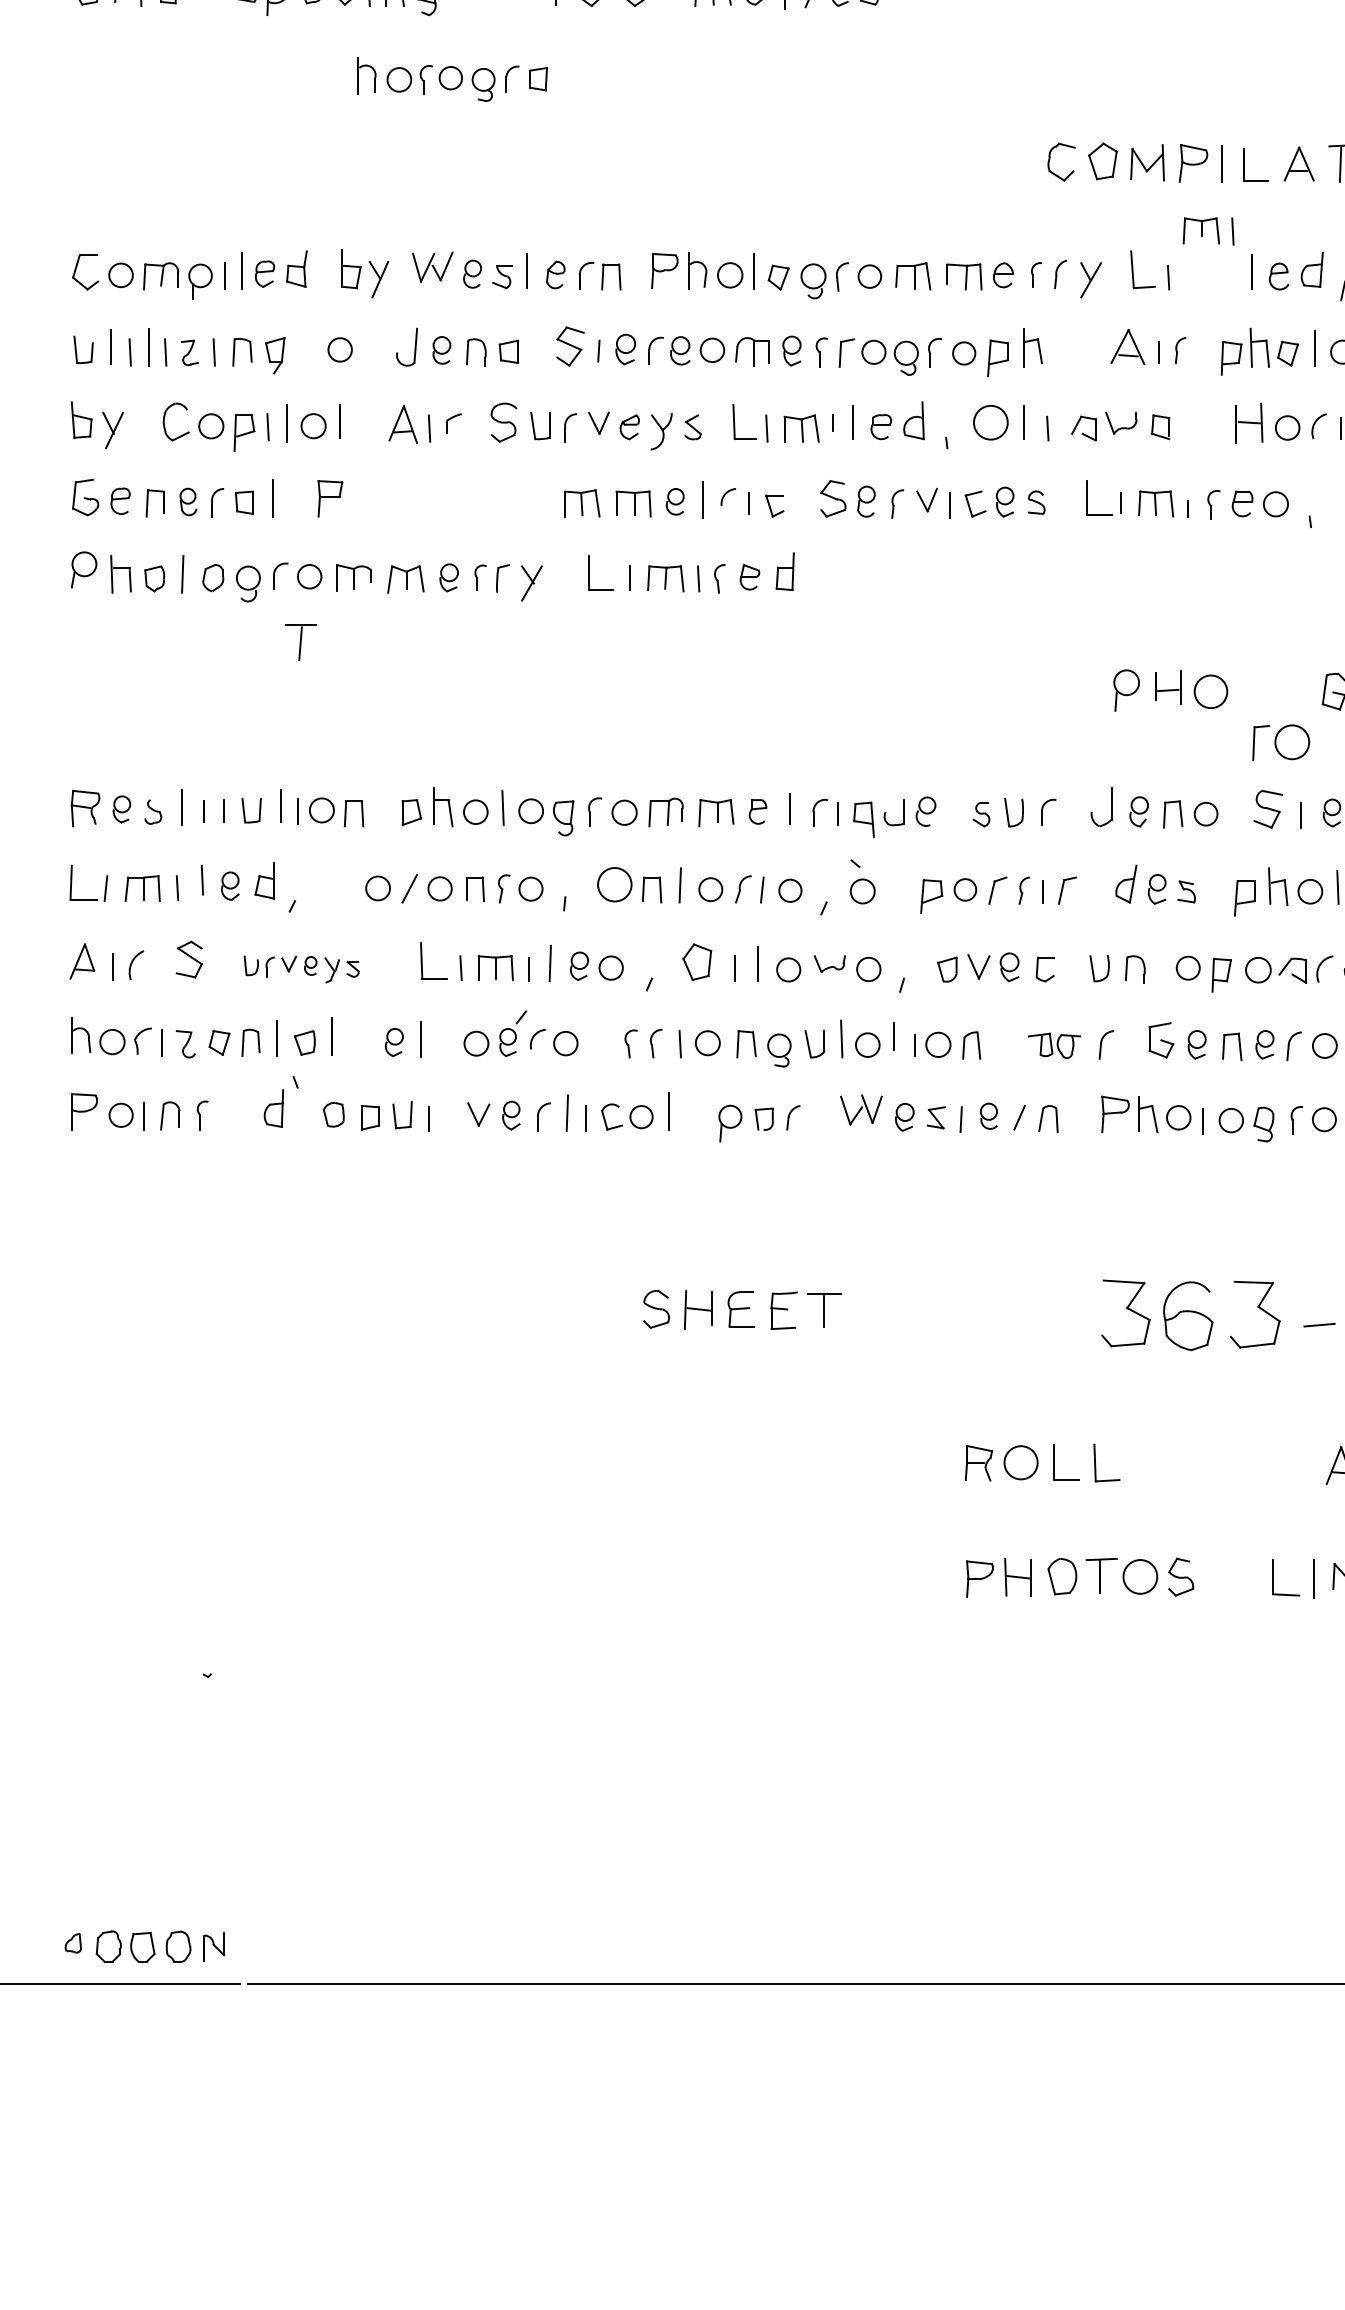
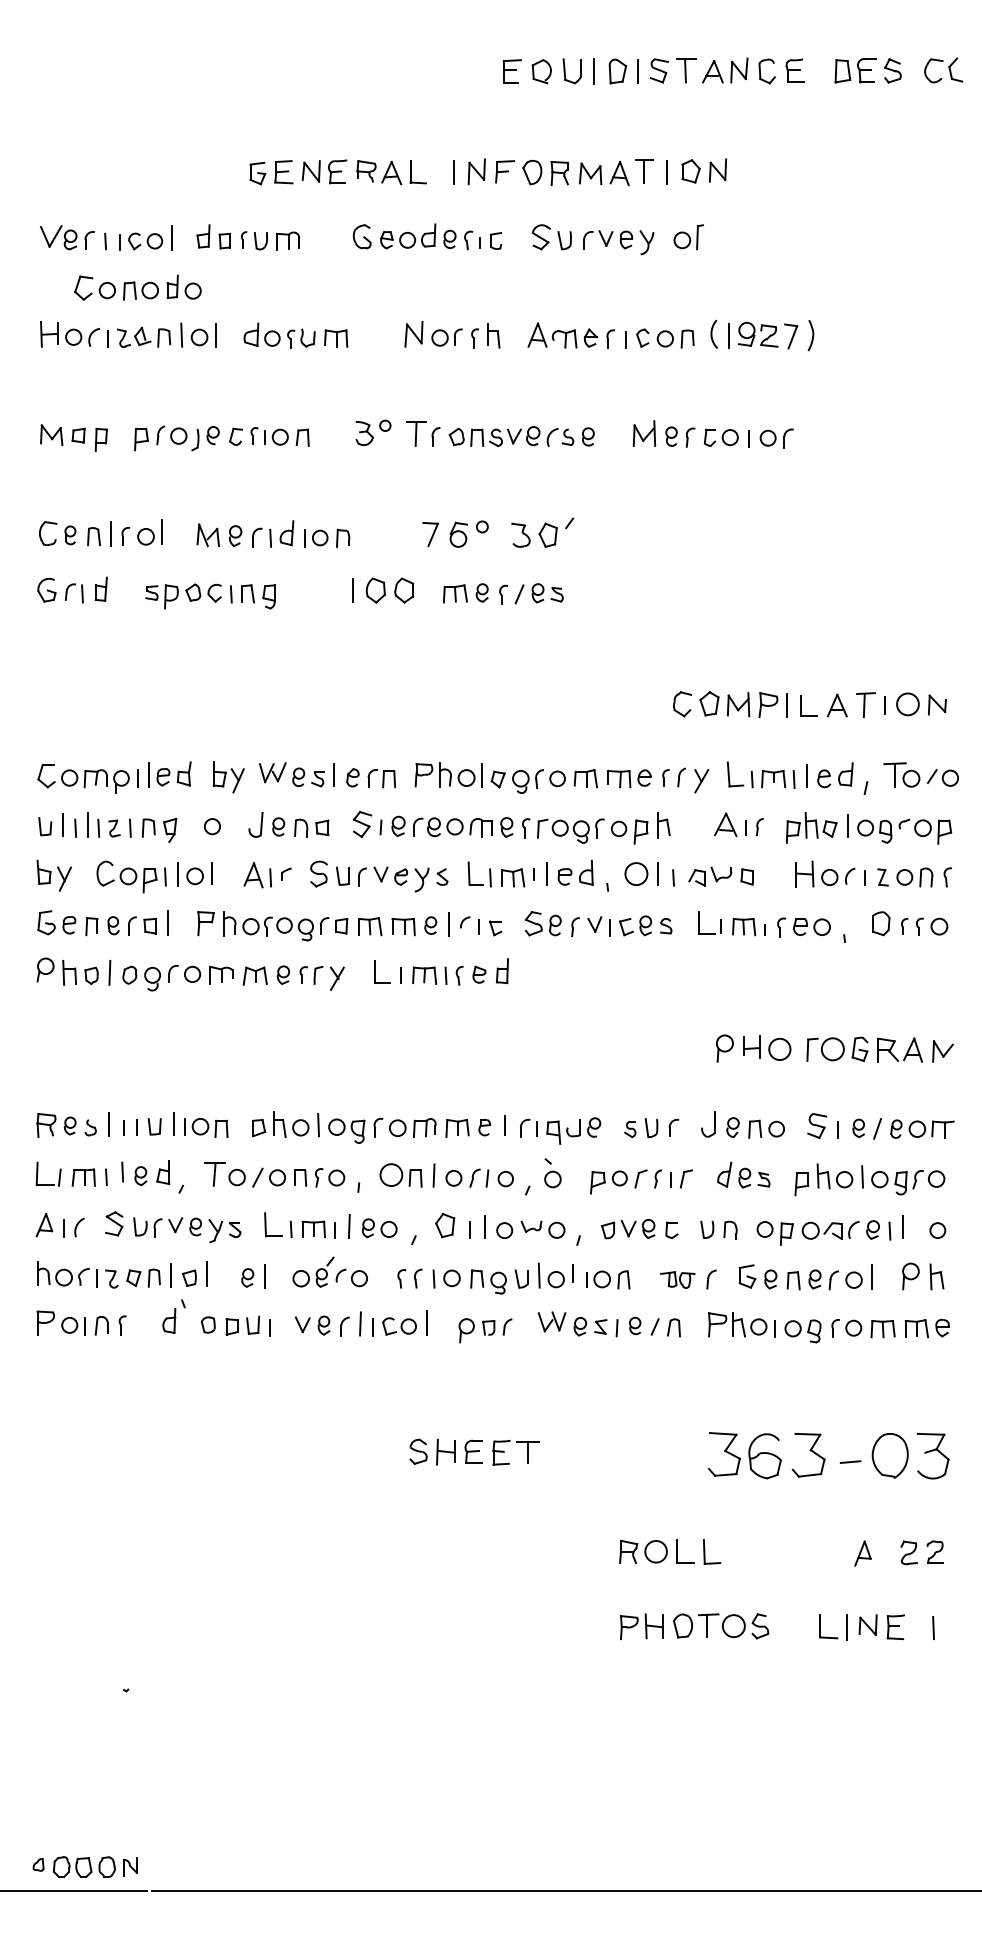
part: (452, 79) -> (285, 926), moved
part: (1208, 231) -> (778, 779), moved
part: (300, 642) -> (214, 1174), moved
part: (1281, 742) -> (825, 1049), moved
part: (301, 969) -> (187, 1230), size x1.43

